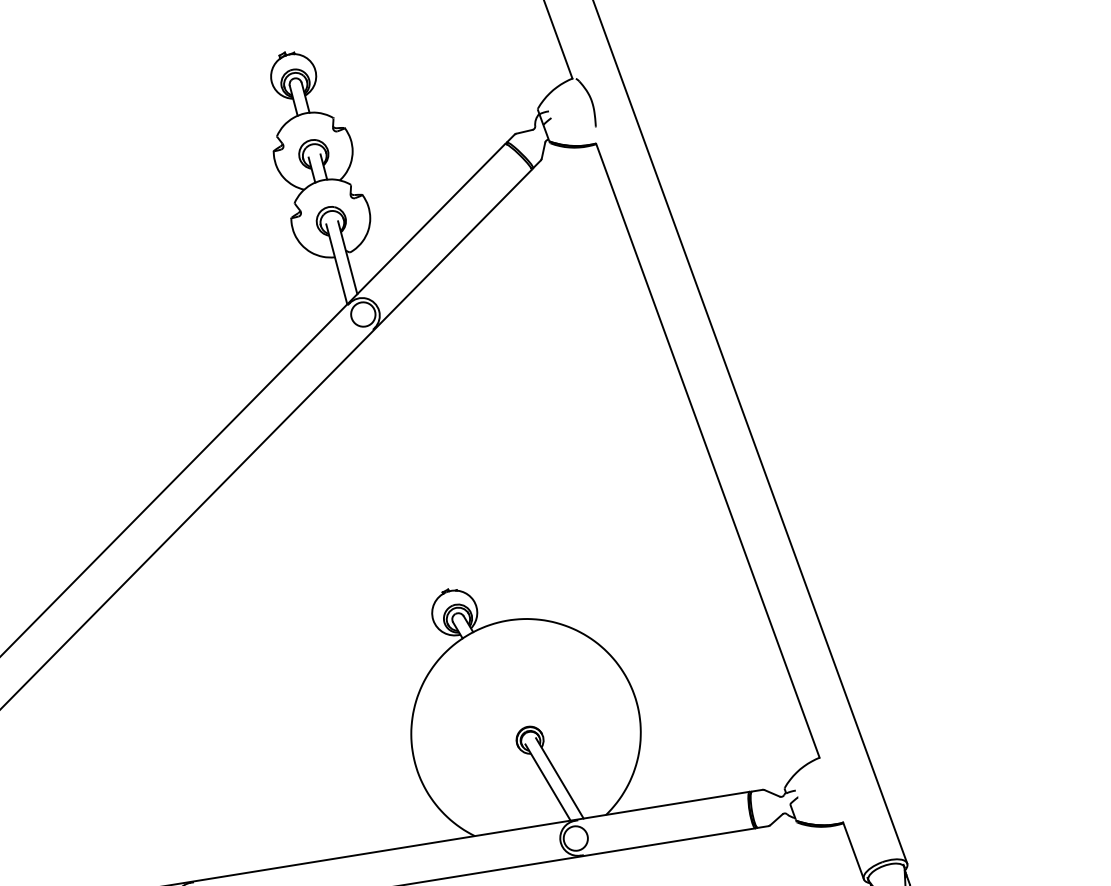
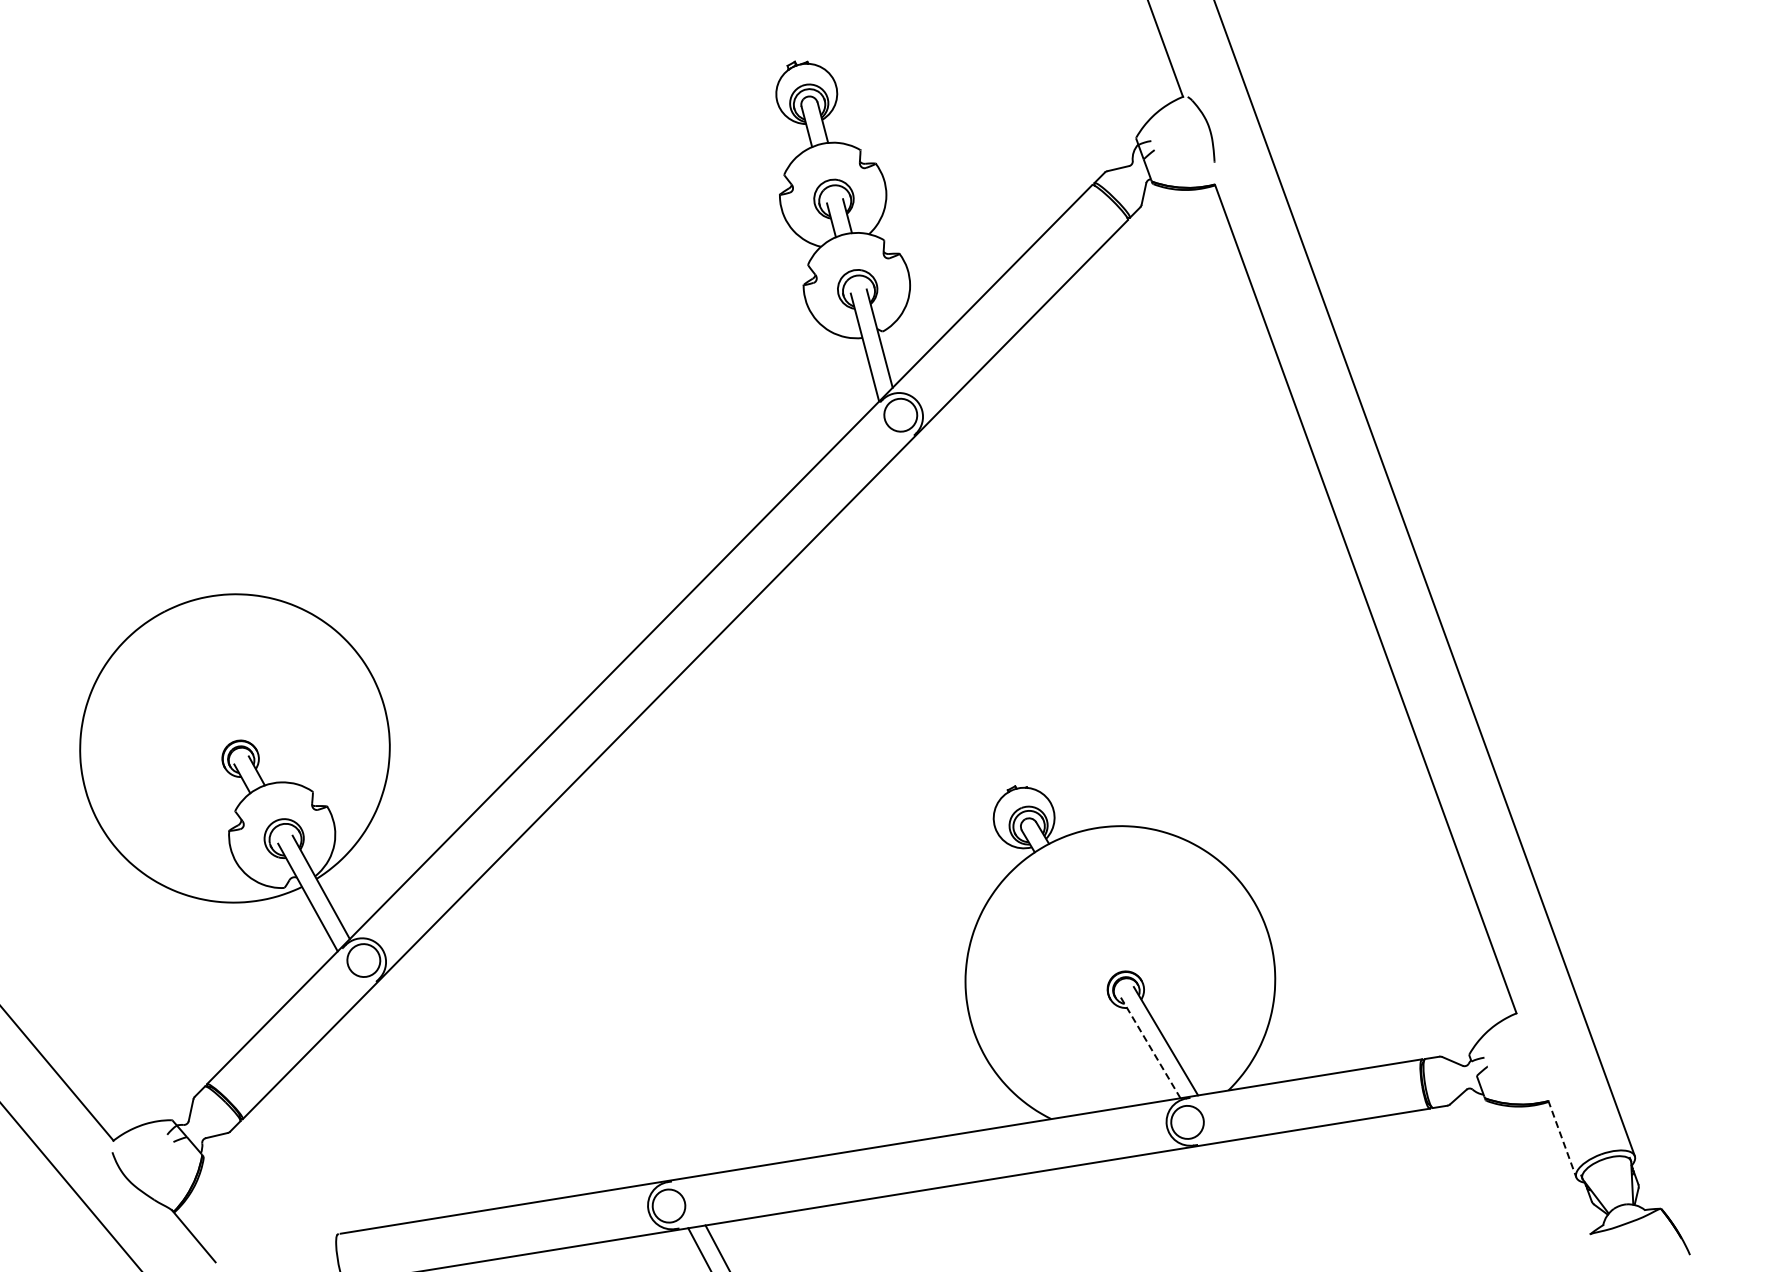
line: (548, 782) -> (1150, 1046), solid -> dashed
line: (853, 851) -> (1562, 1139), solid -> dashed

